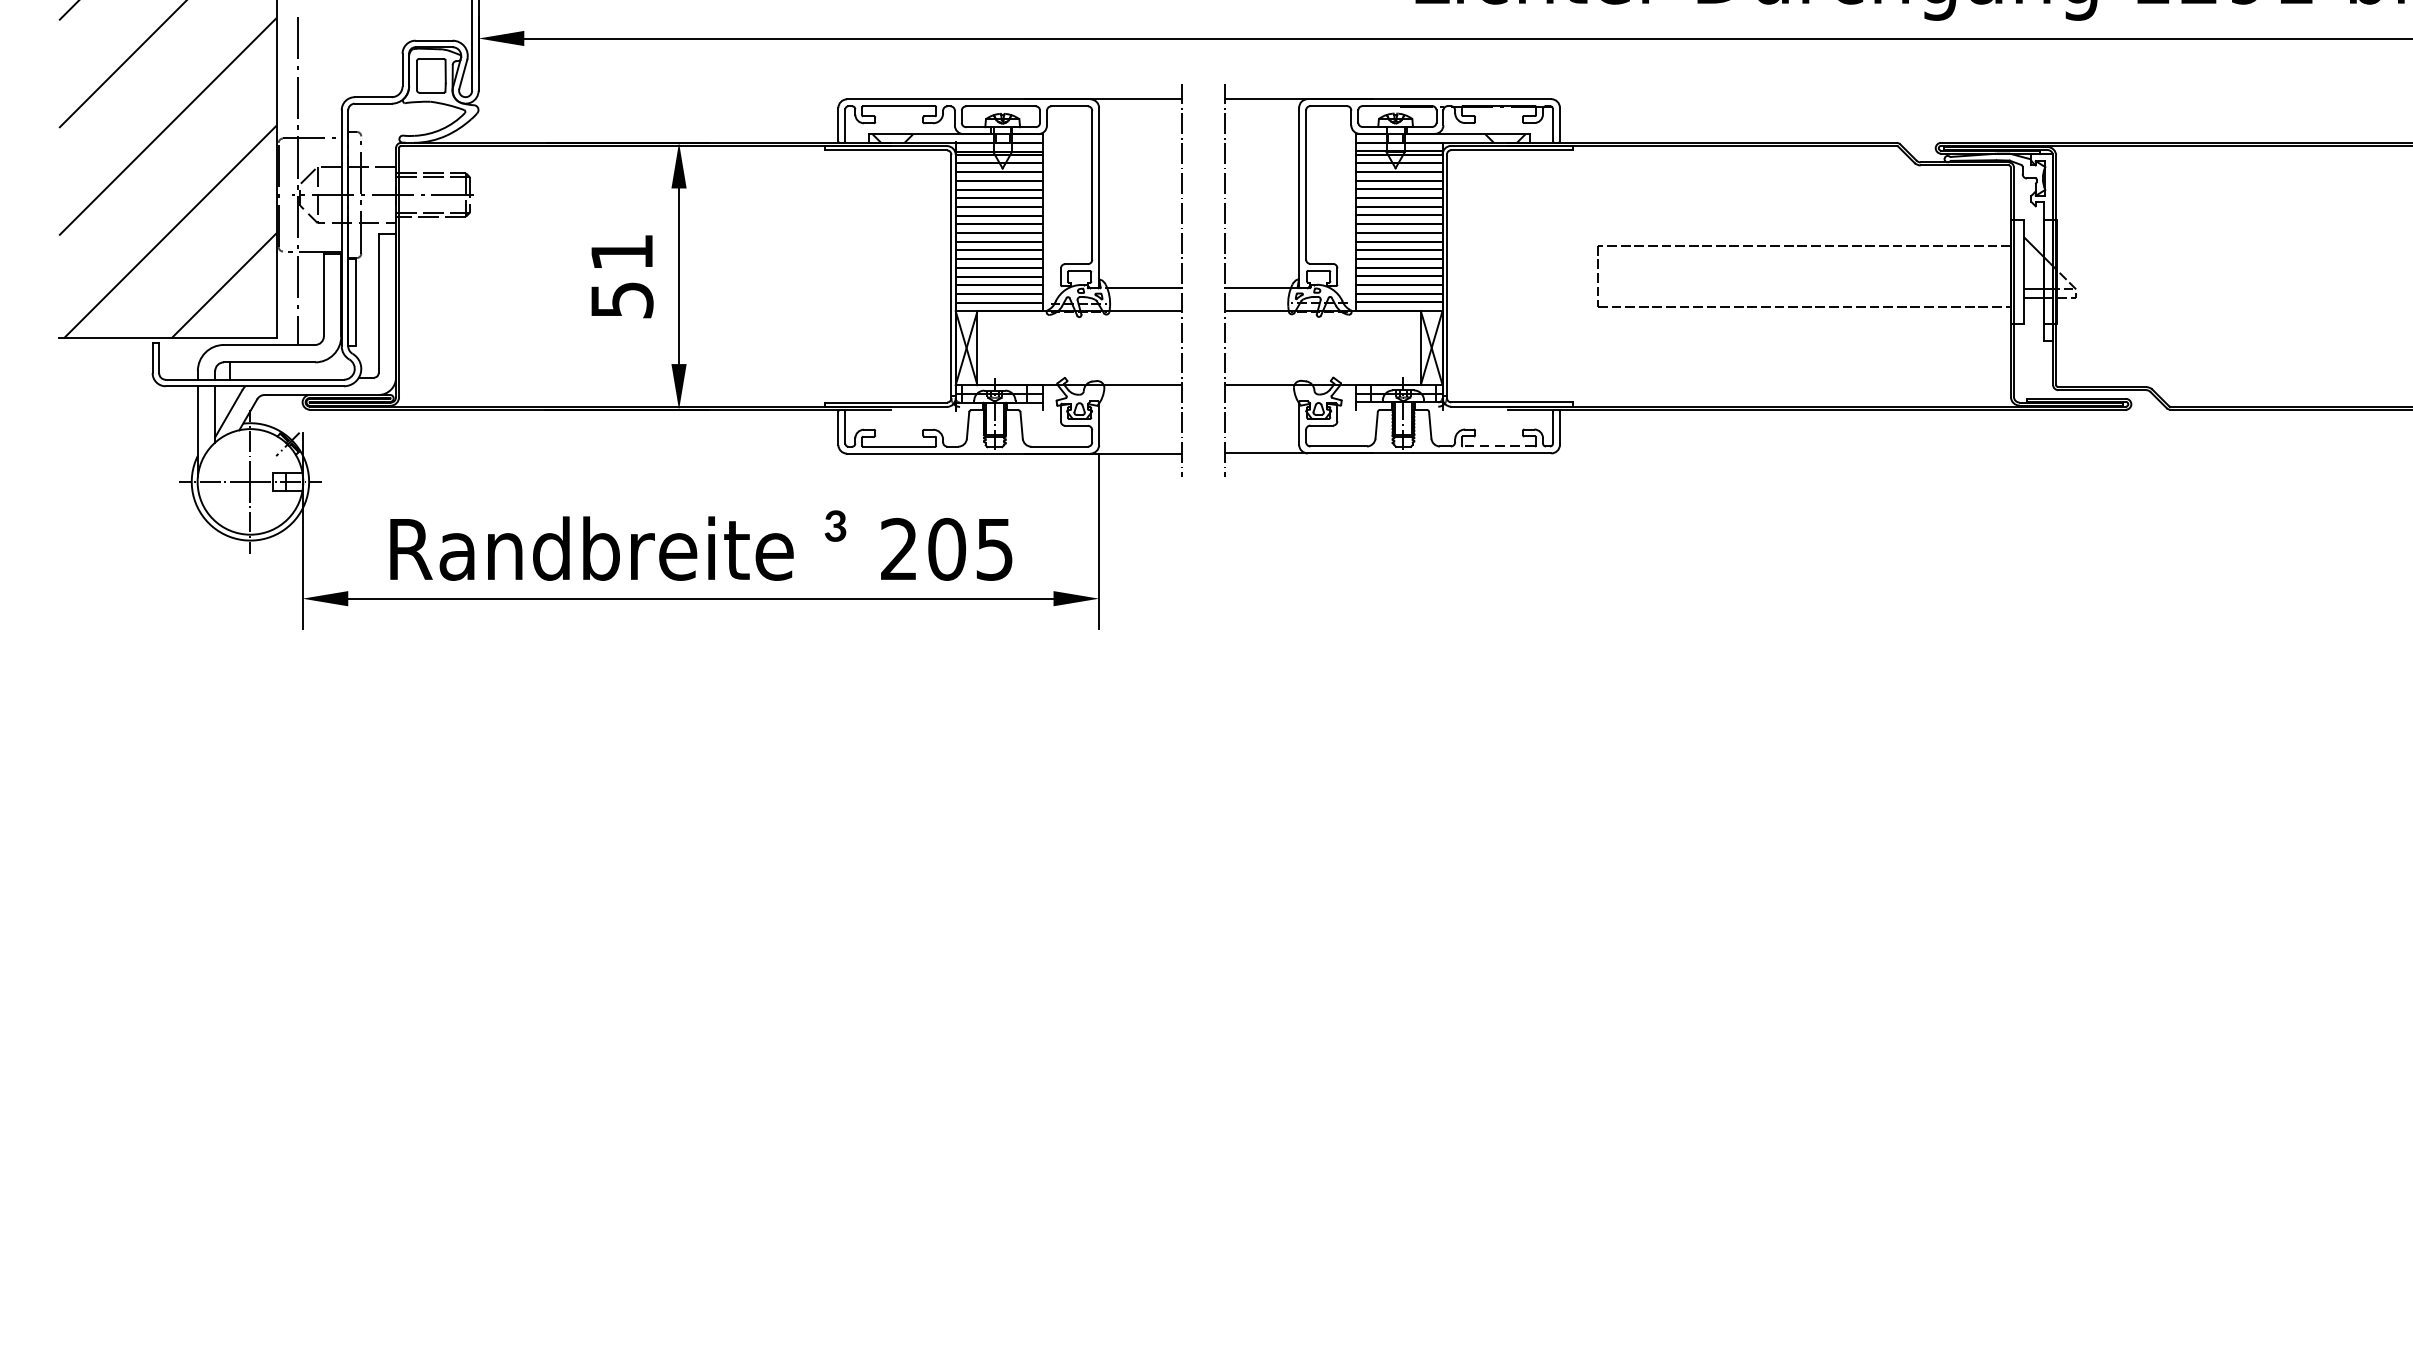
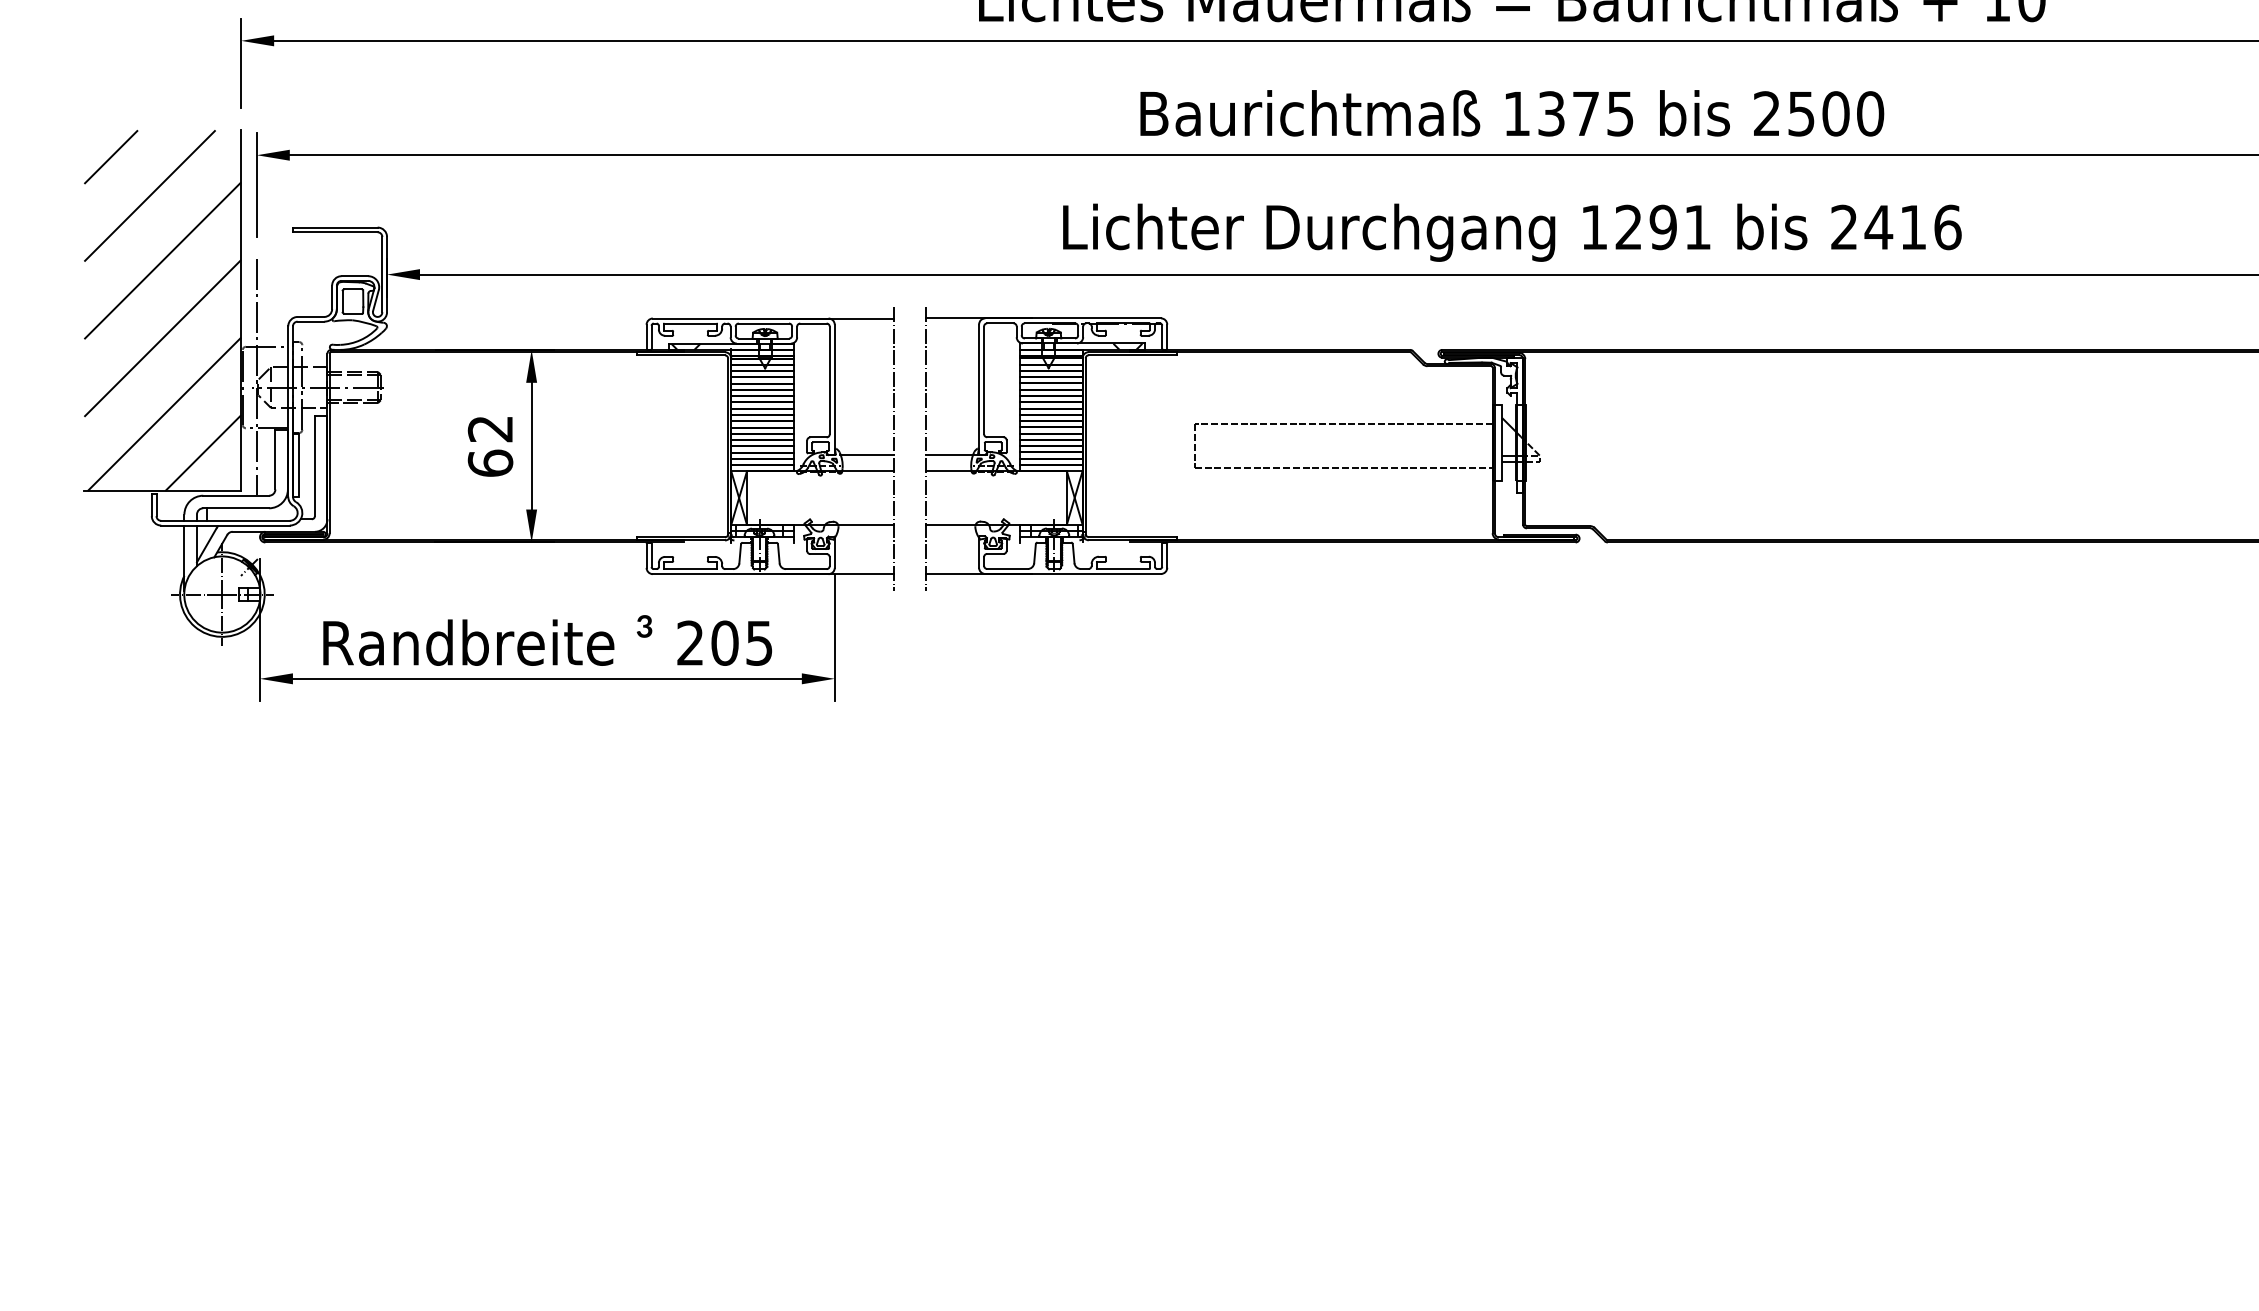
text: (622, 276) -> (490, 446), 51 -> 62
line: (1497, 445) -> (1122, 568), dashed -> solid

